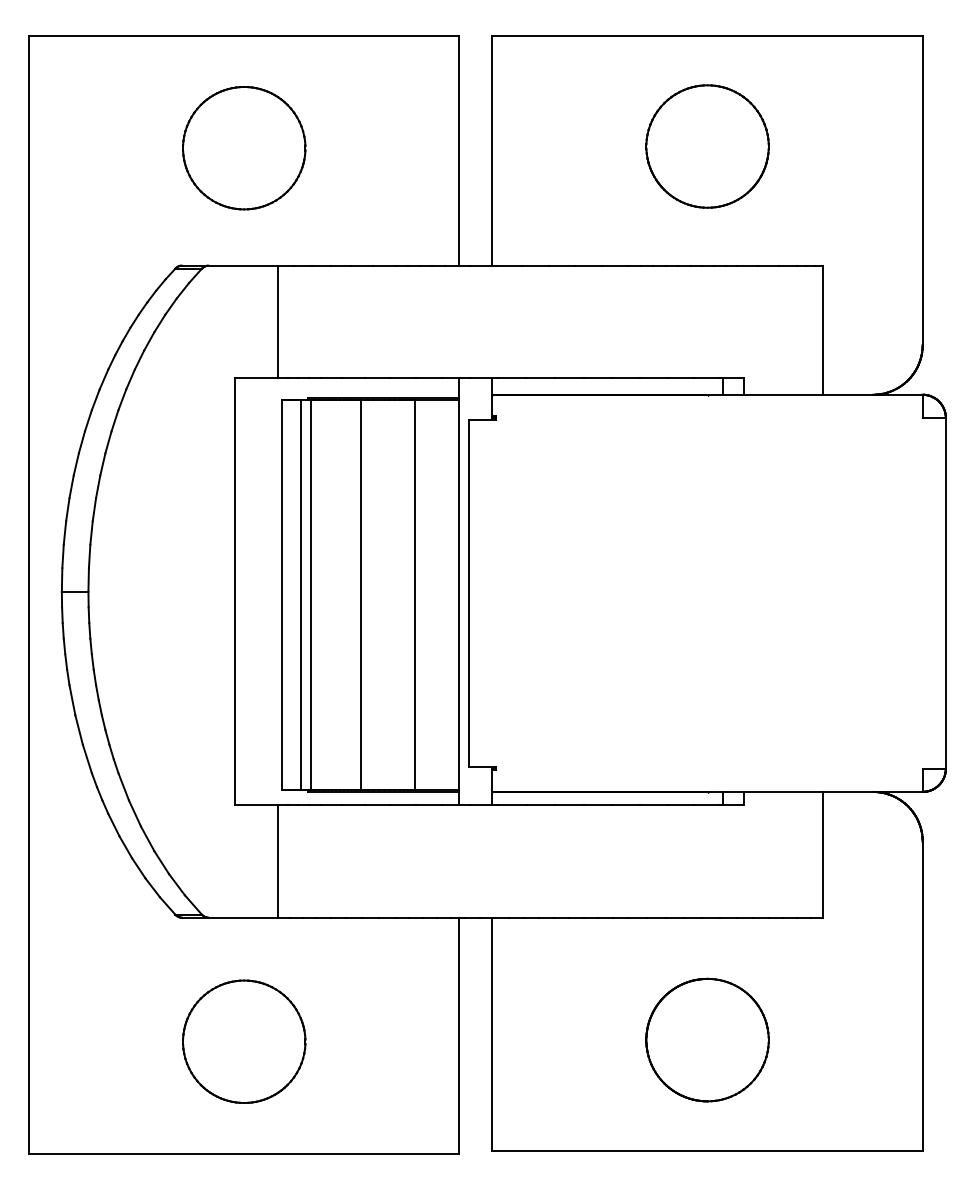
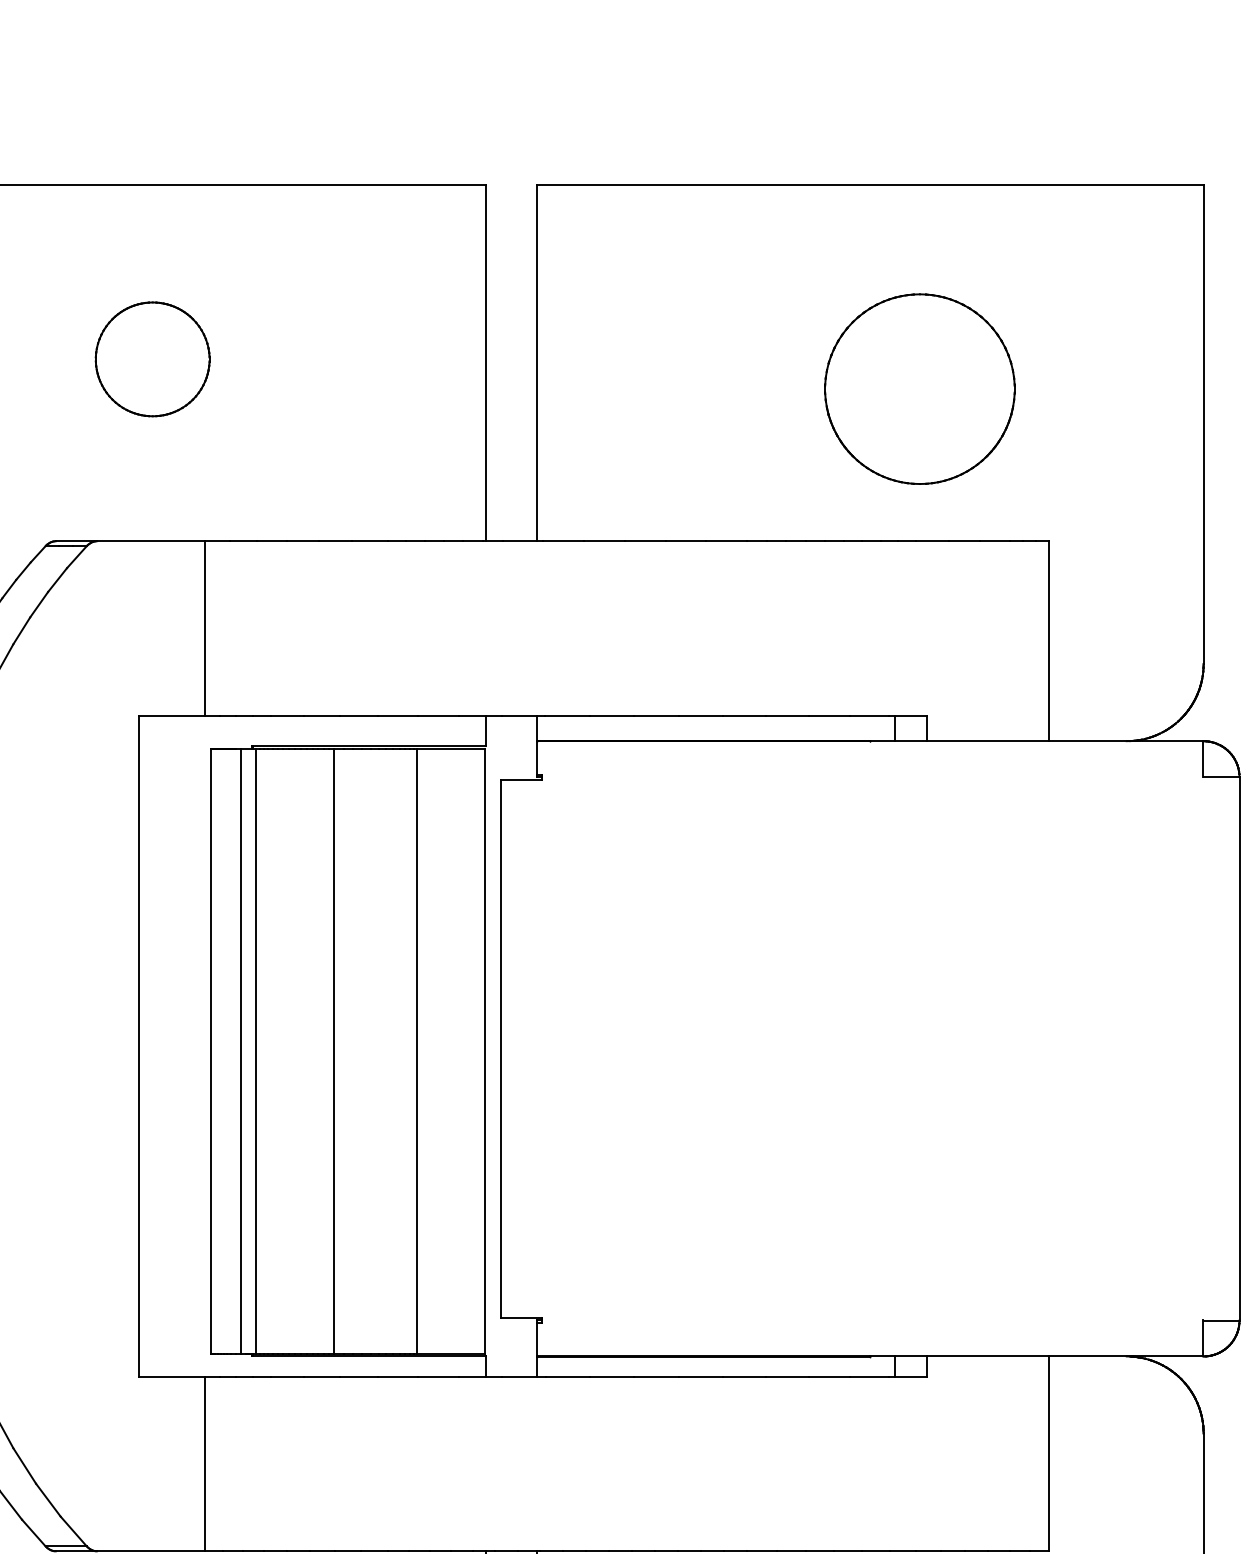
part: (707, 146) -> (919, 389), moved
part: (244, 148) -> (152, 359), size x0.6

